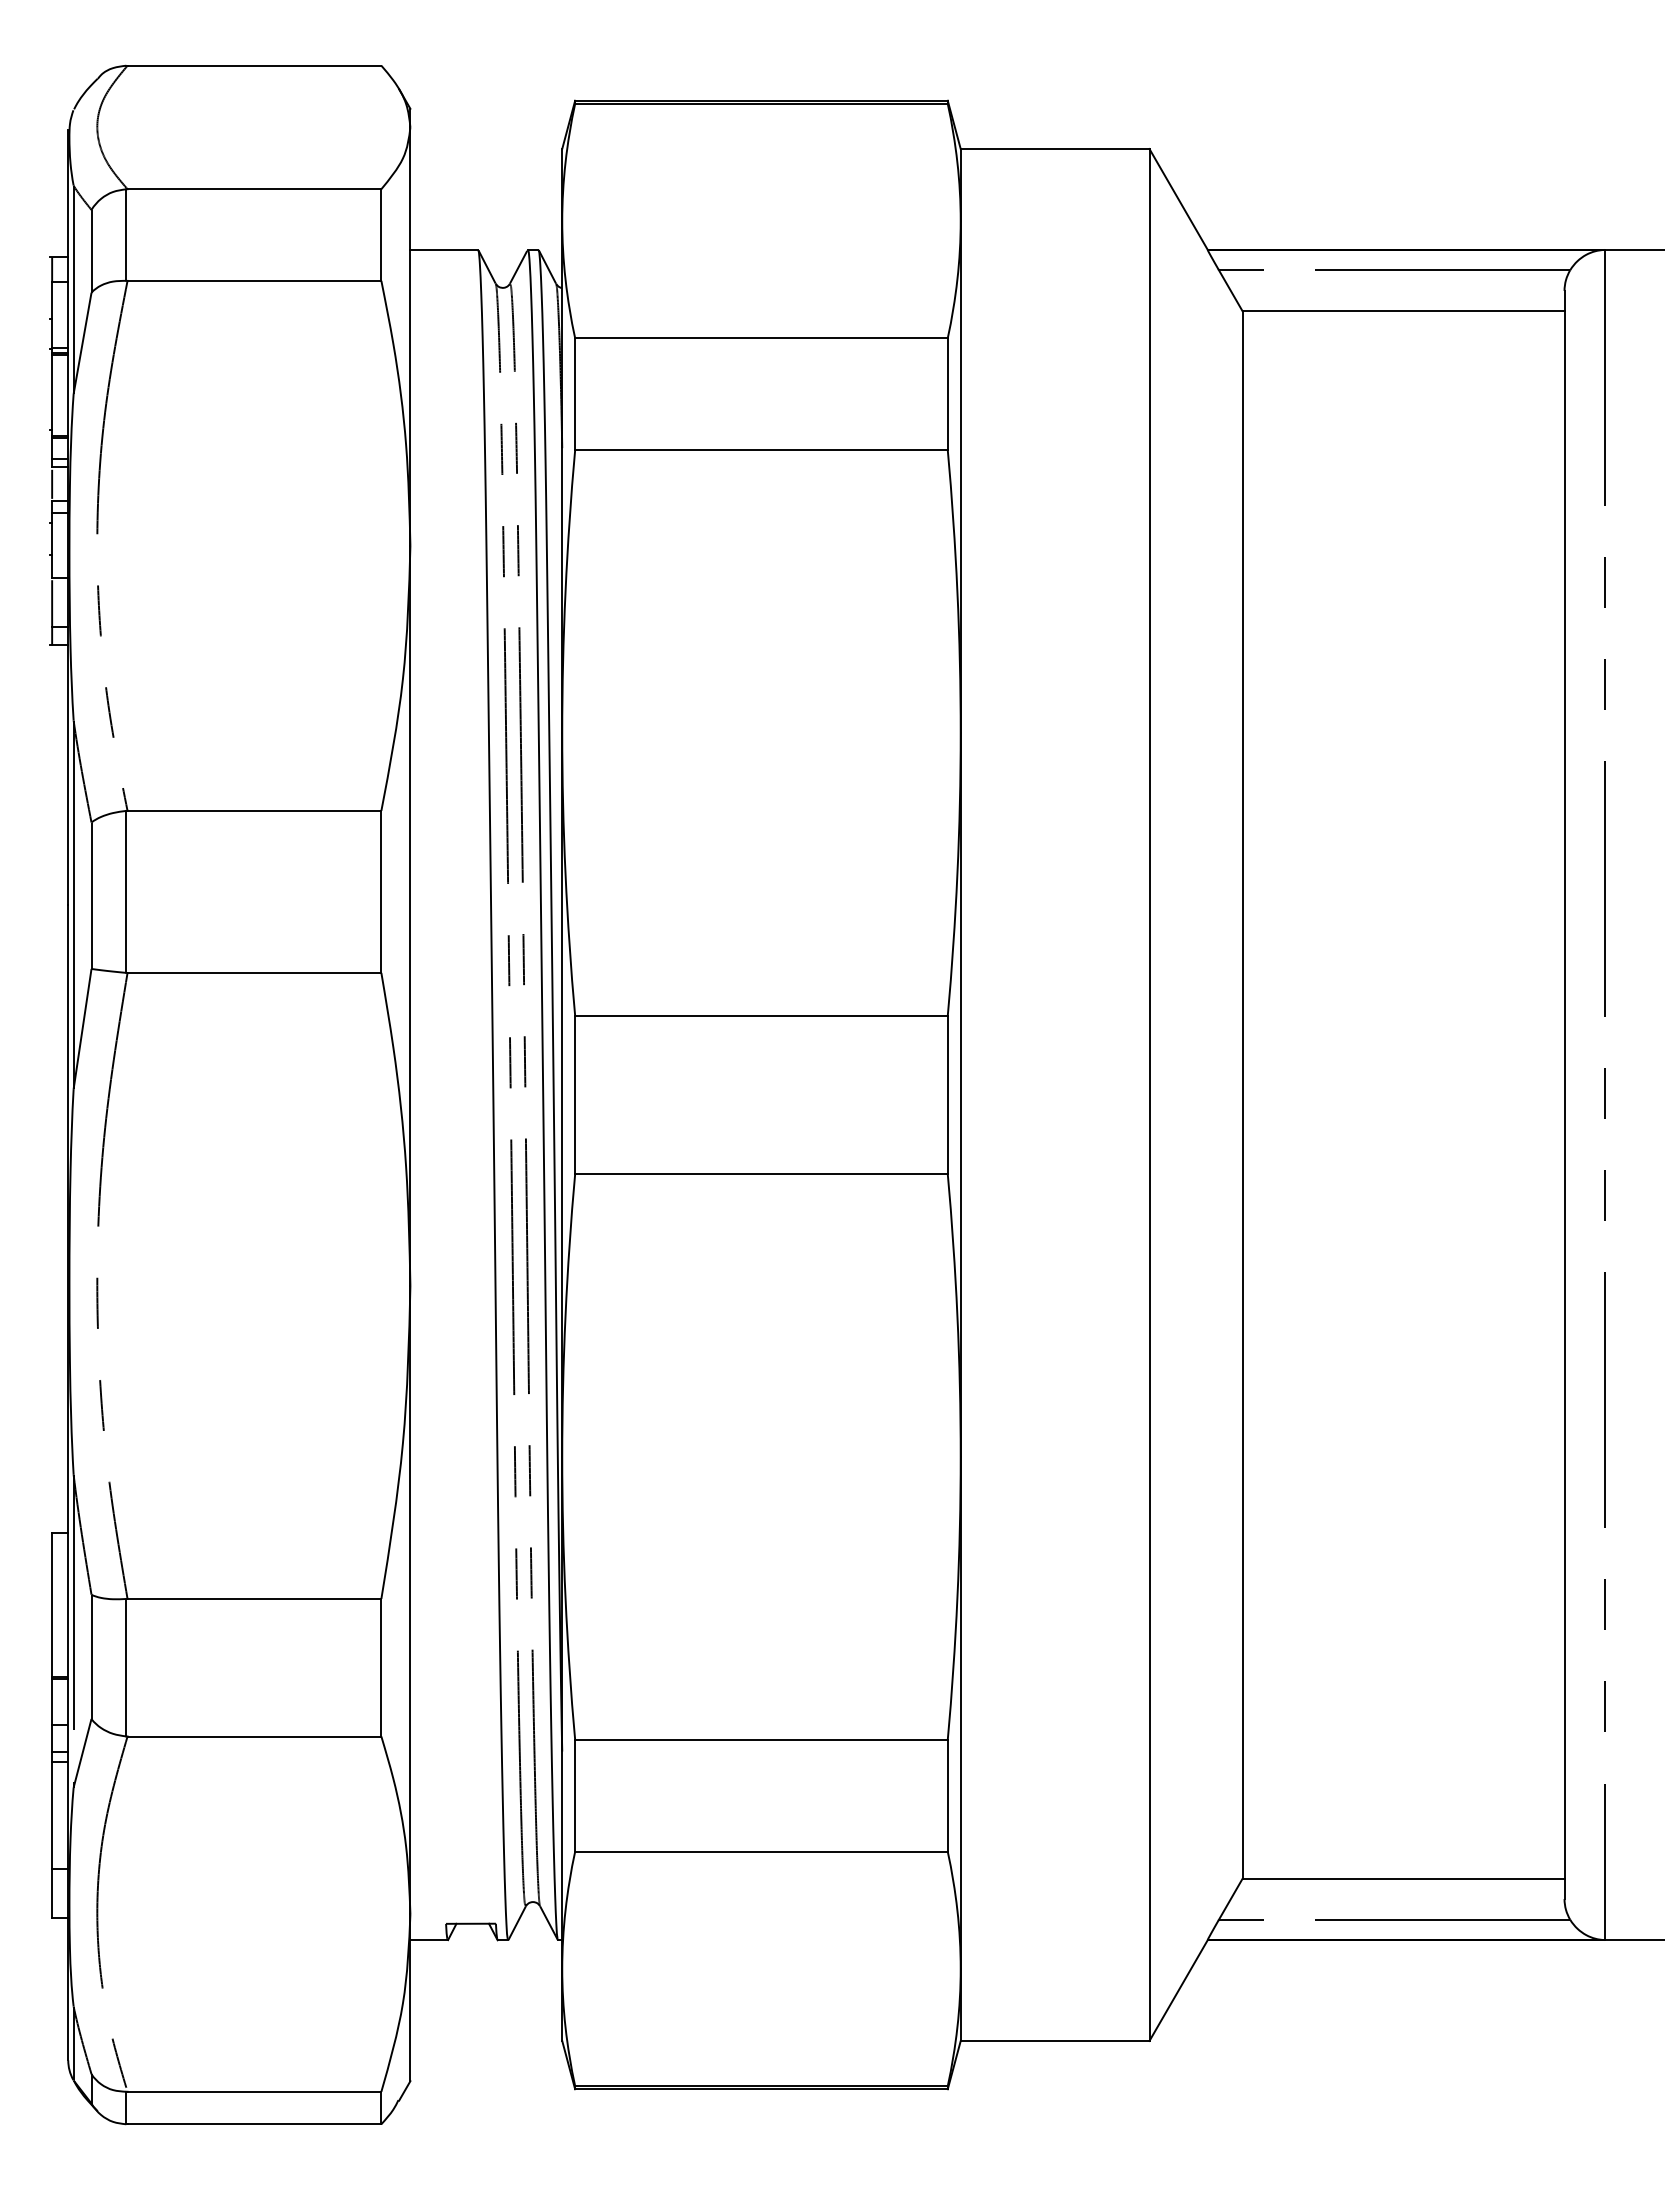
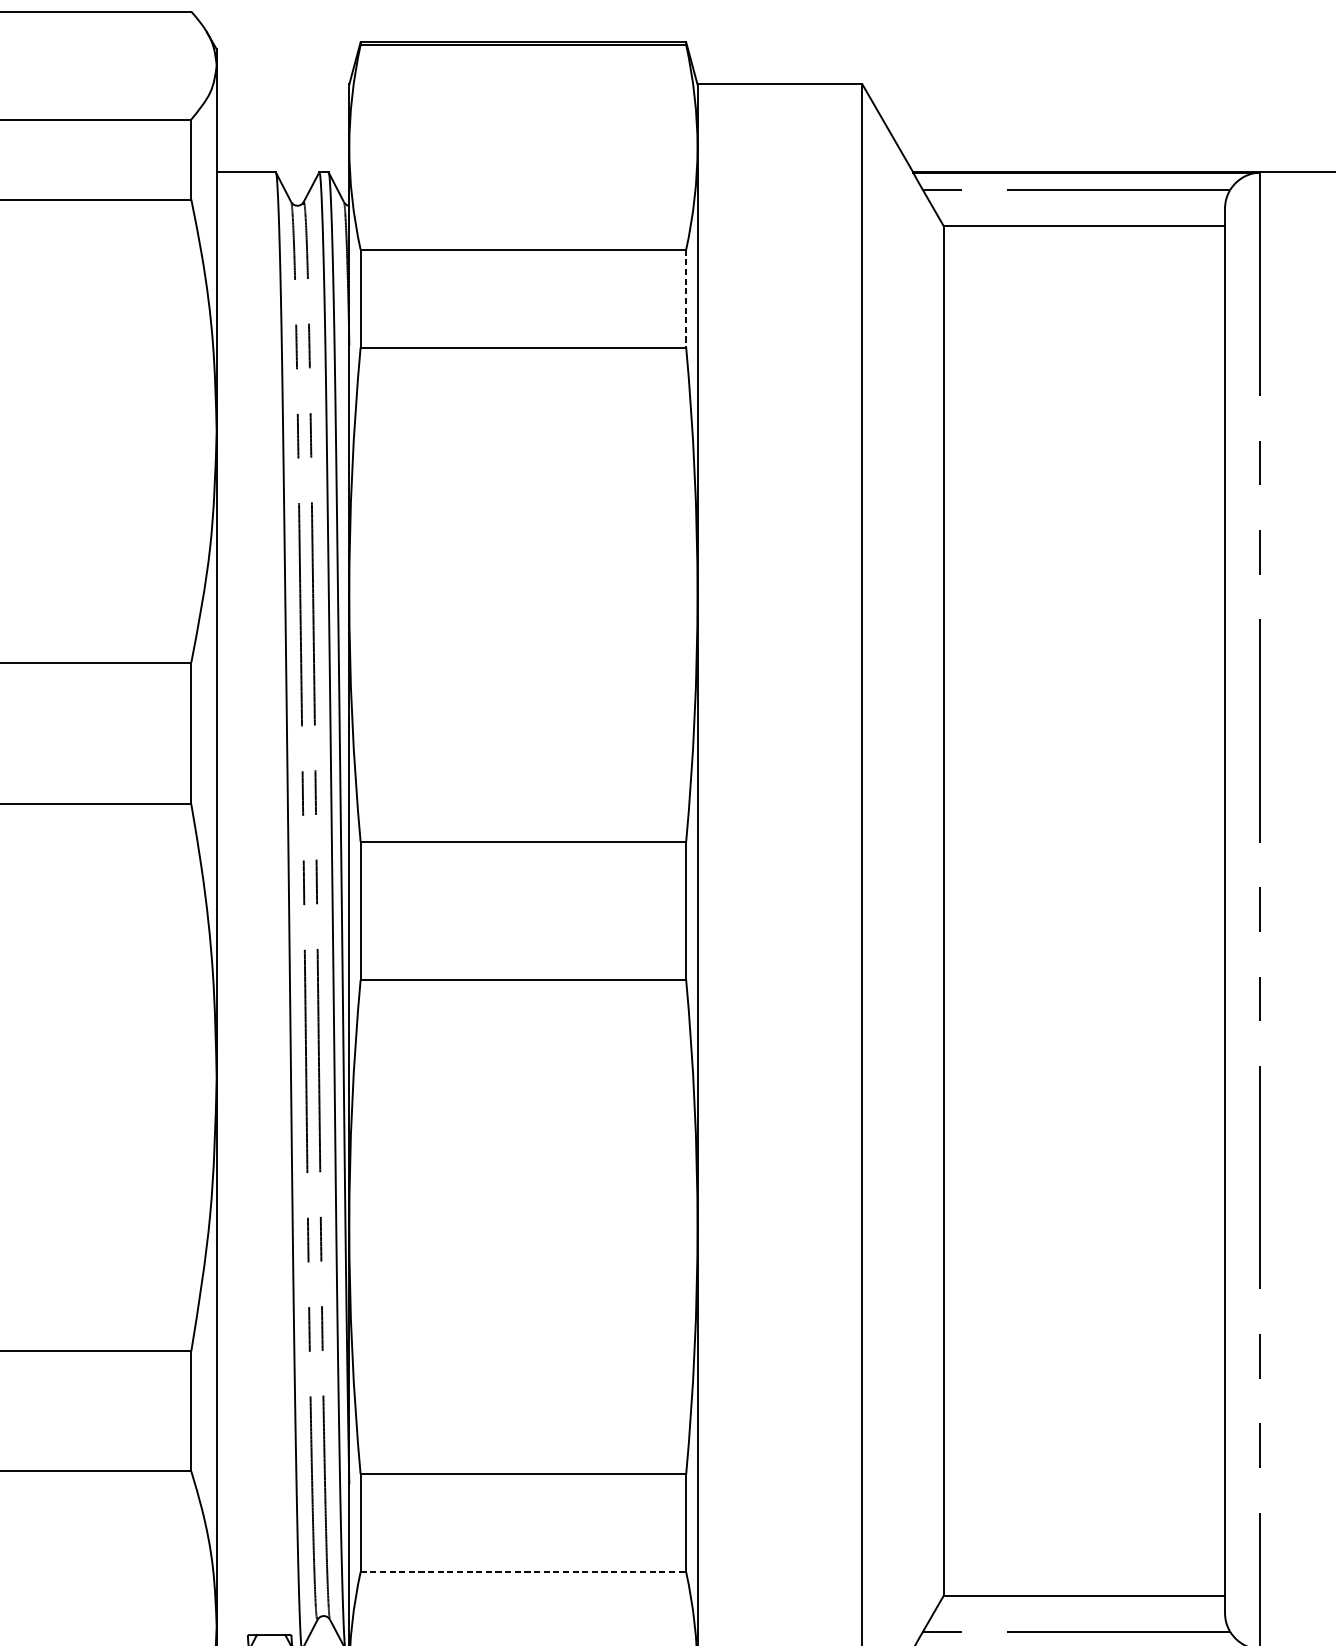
line: (947, 394) -> (685, 298), solid -> dashed
line: (761, 1851) -> (523, 1571), solid -> dashed

